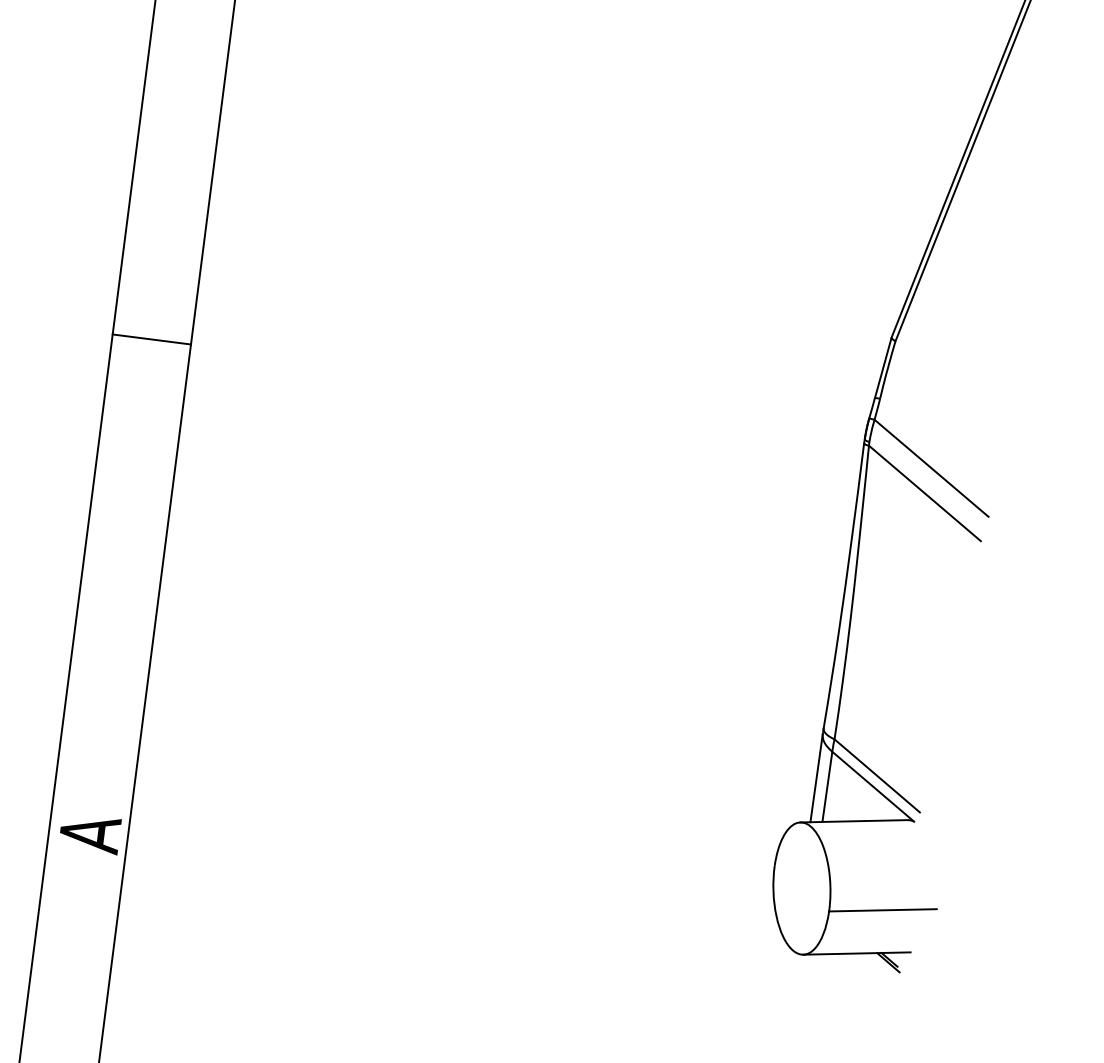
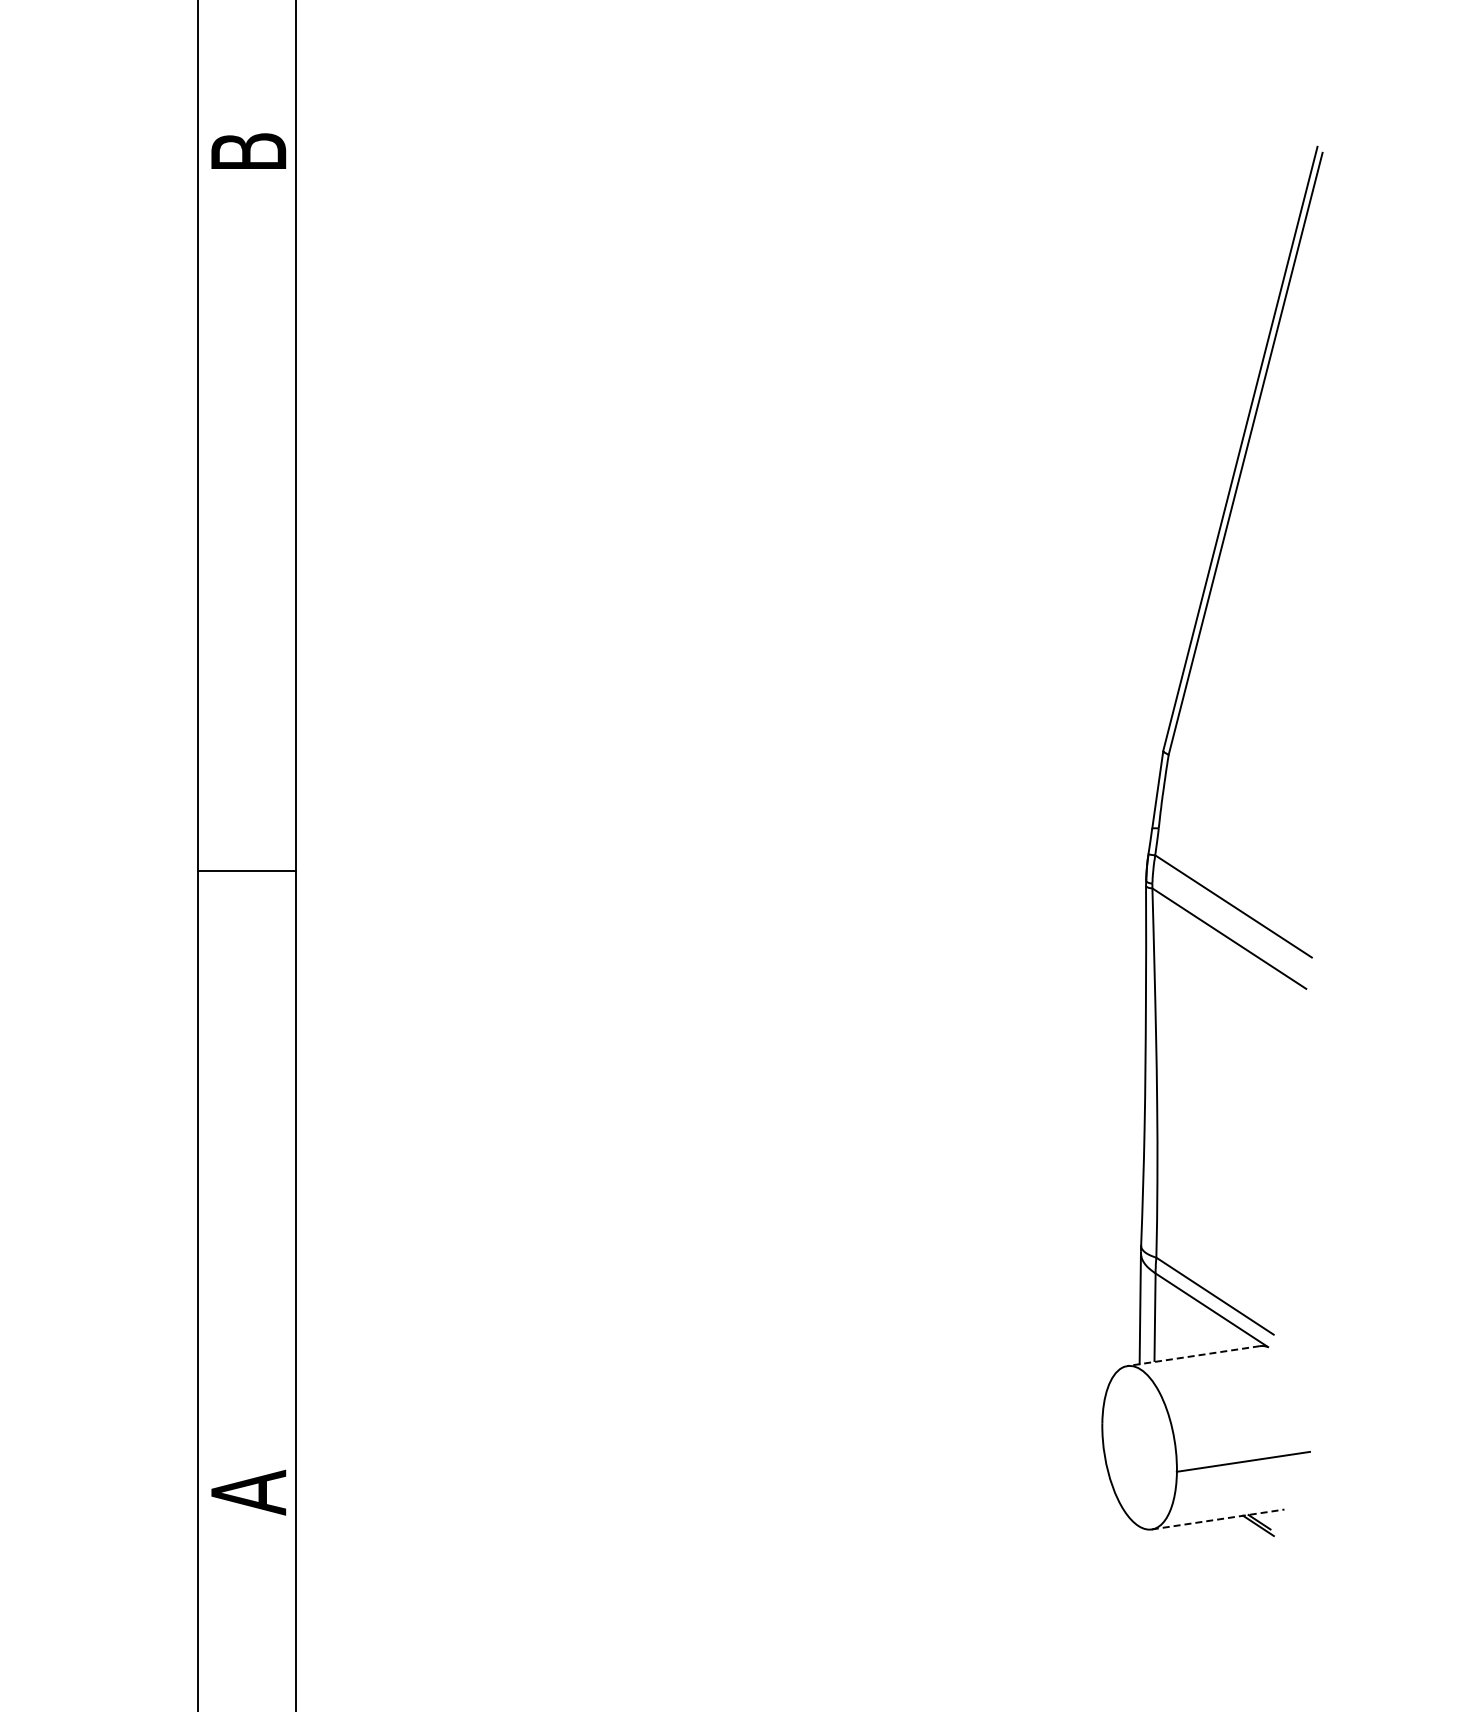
line: (853, 821) -> (1193, 1356), solid -> dashed
line: (857, 953) -> (1218, 1519), solid -> dashed

